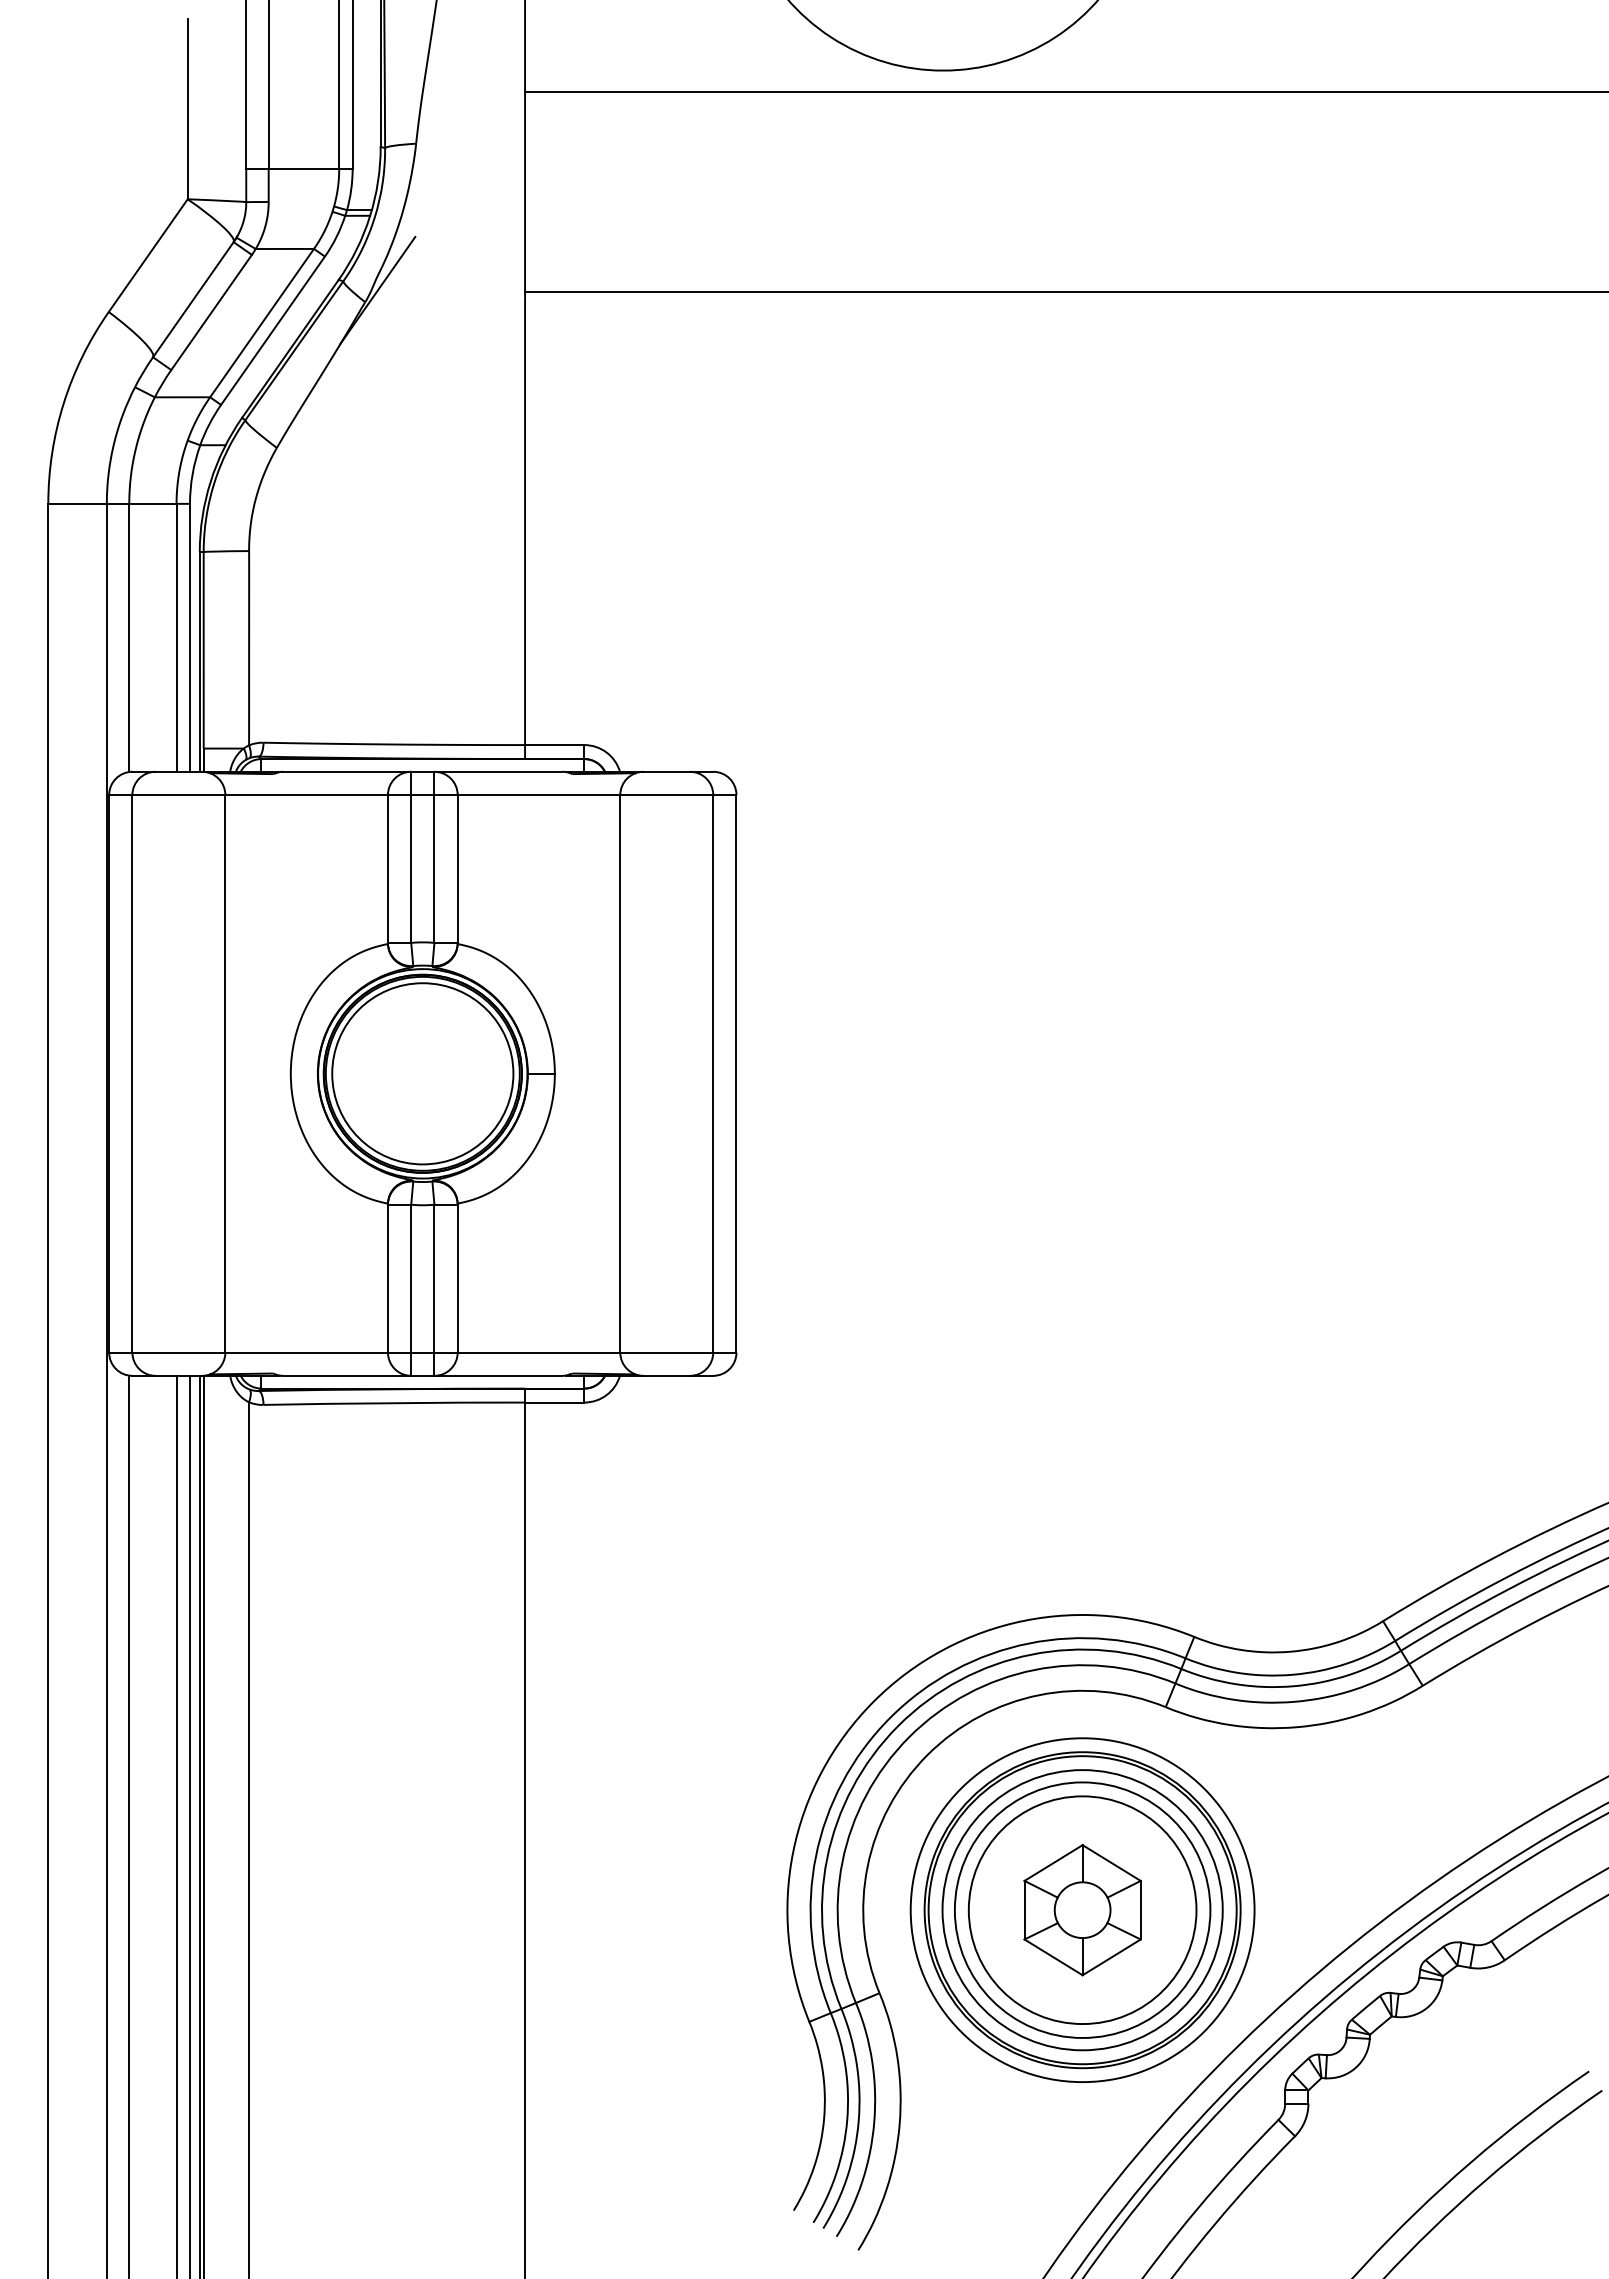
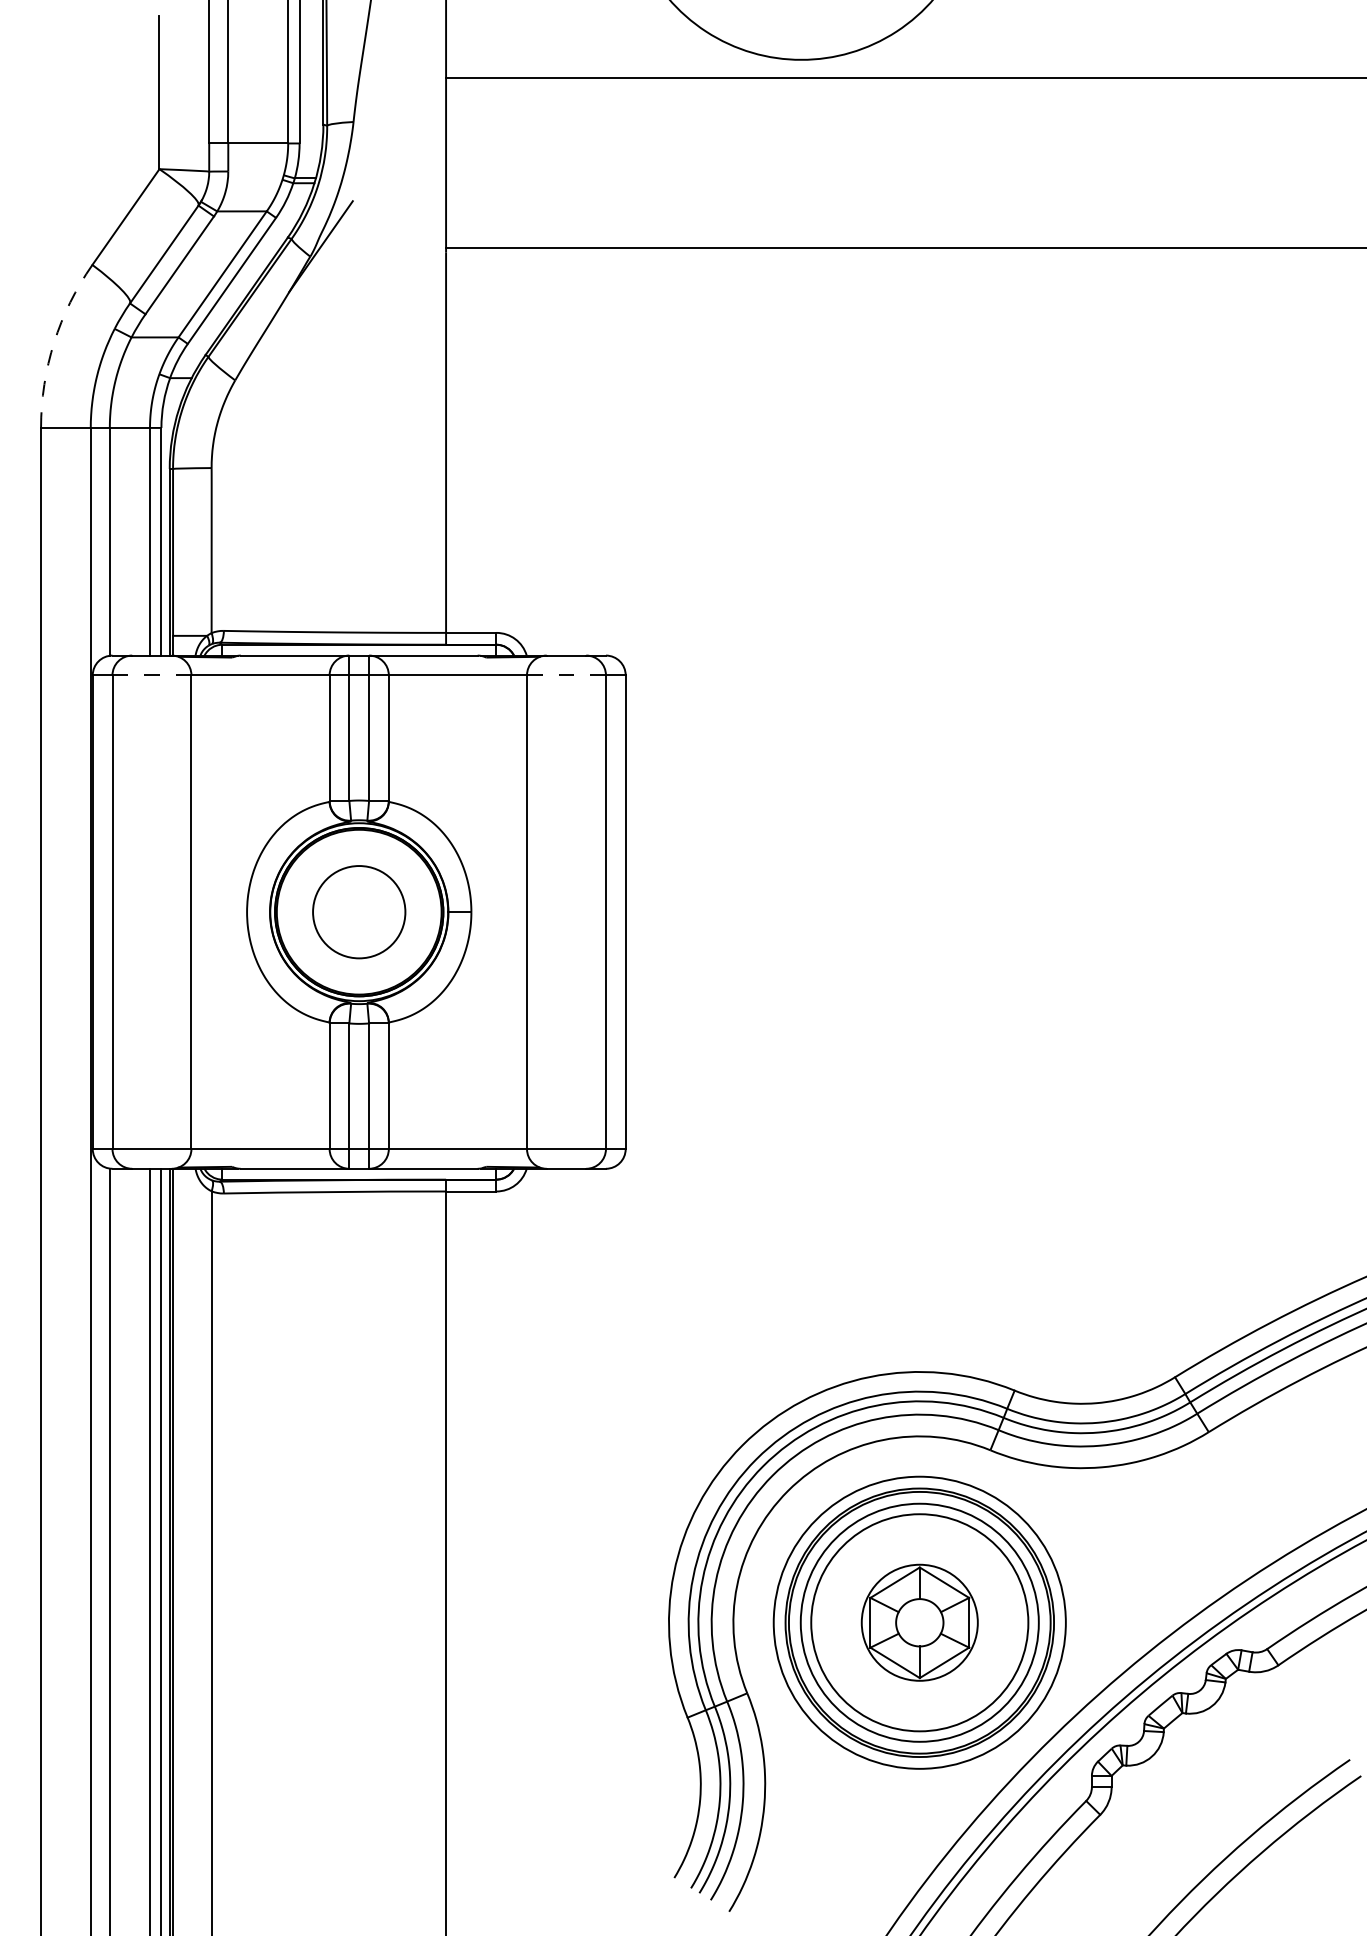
arc: (63, 403) -> (53, 342), solid -> dashed
line: (178, 795) -> (151, 675), solid -> dashed
line: (666, 795) -> (566, 675), solid -> dashed
circle: (422, 1073) -> (358, 911), size x0.6
circle: (1082, 1910) -> (919, 1623), size x0.6

